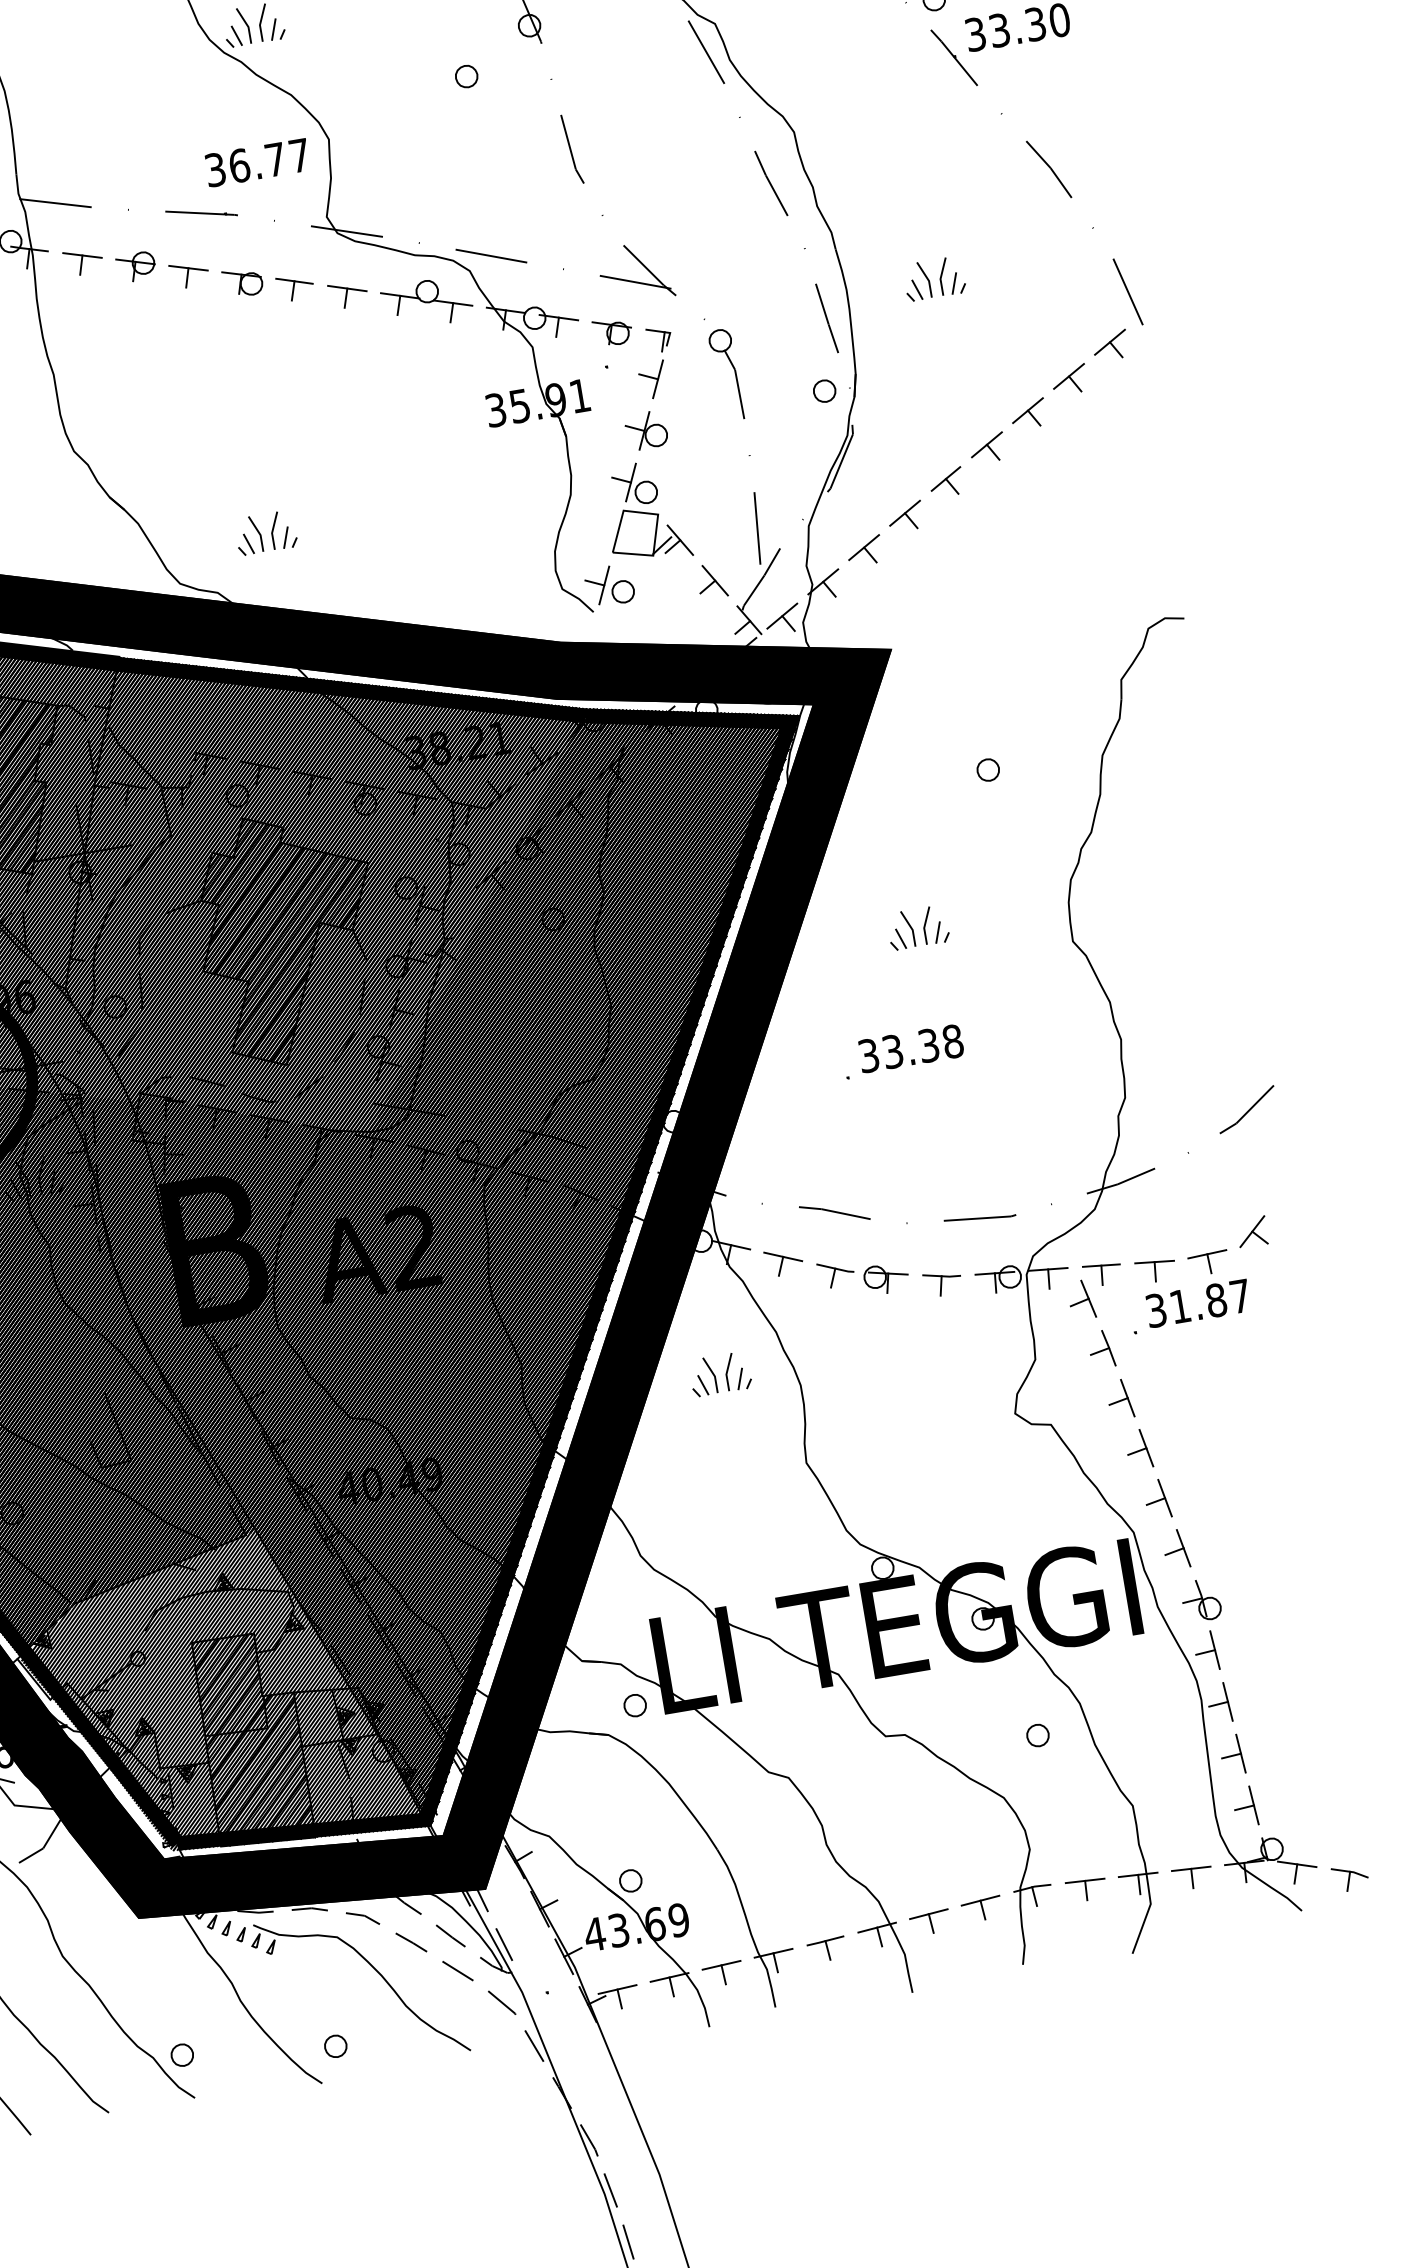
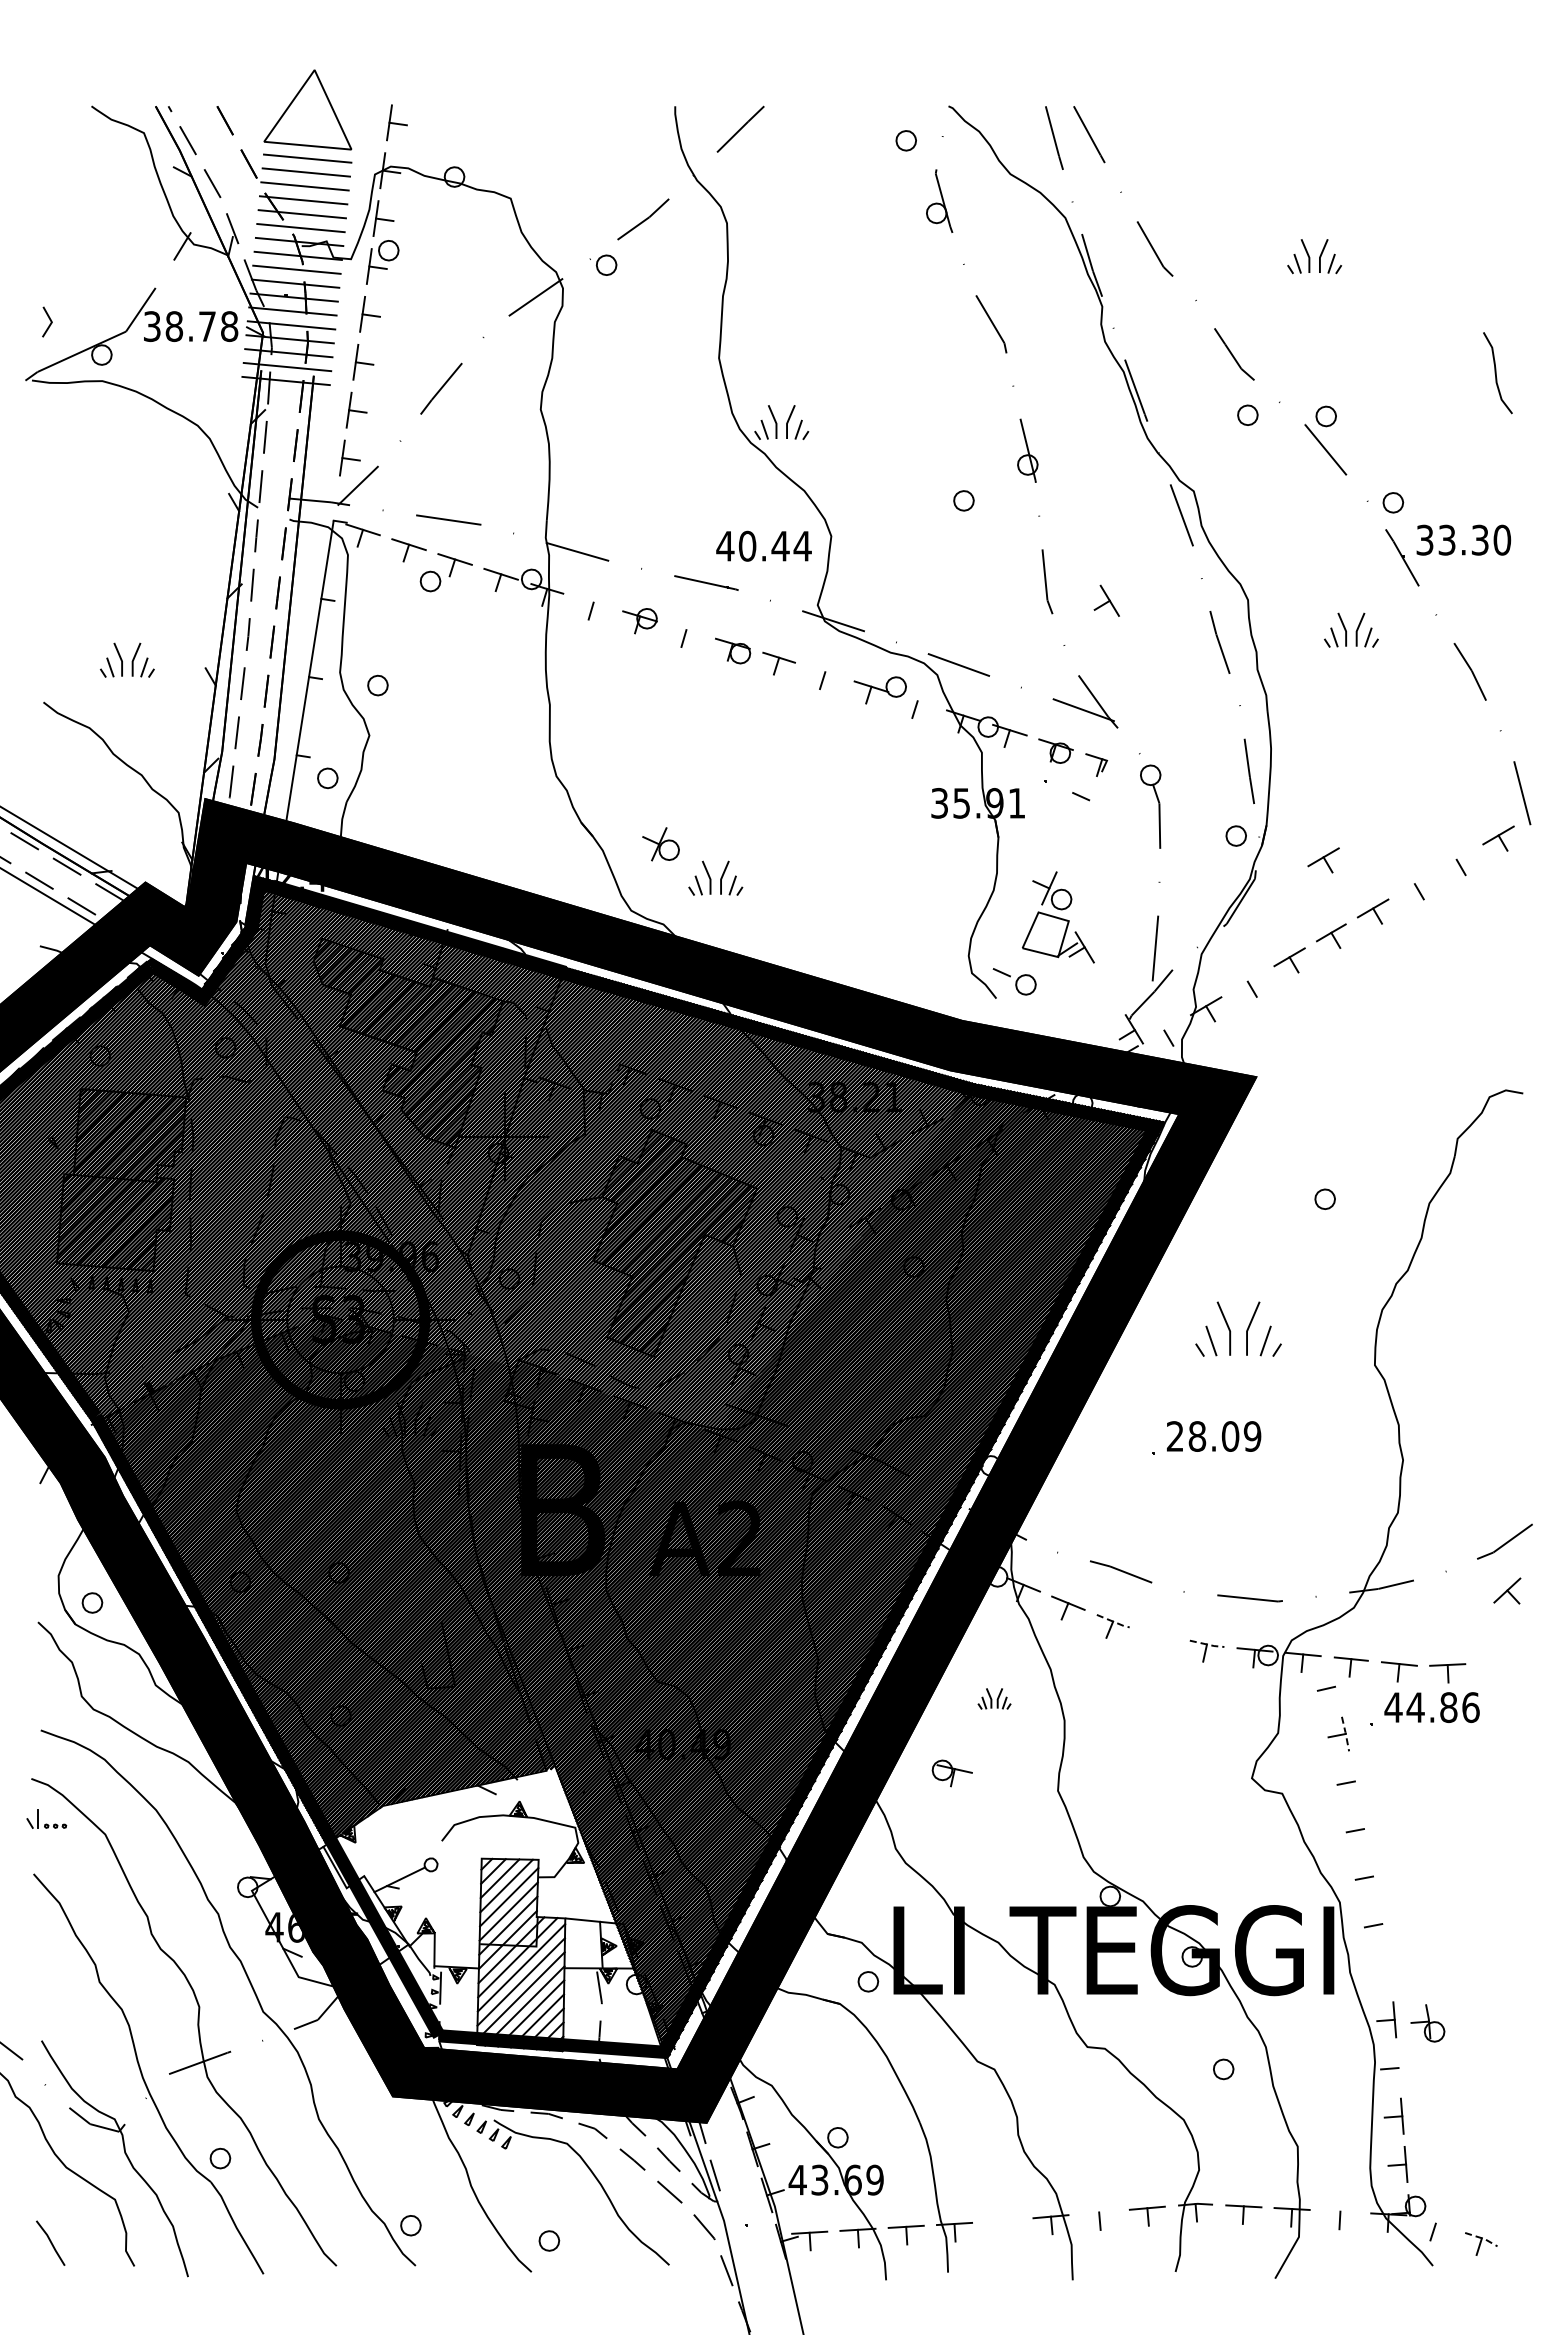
text: (256, 162) -> (763, 545), 36.77 -> 40.44
line: (82, 255) -> (593, 602), removed
line: (188, 268) -> (686, 630), removed
part: (934, 277) -> (1351, 629), moved
line: (347, 287) -> (825, 671), removed
line: (452, 302) -> (917, 700), removed
line: (1068, 376) -> (1456, 859), removed
line: (657, 379) -> (1088, 800), removed
part: (924, 401) -> (1323, 860), added
line: (1027, 411) -> (1414, 884), removed
part: (645, 430) -> (660, 844), moved
line: (863, 547) -> (1247, 981), removed
part: (711, 580) -> (1106, 600), moved
line: (603, 585) -> (1009, 976), removed
line: (782, 615) -> (1164, 1030), removed
part: (917, 927) -> (1238, 1329), size x1.6
text: (910, 1048) -> (1213, 1436), 33.38 -> 28.09
part: (1252, 1231) -> (1507, 1590), moved
line: (836, 1269) -> (1114, 1622), solid -> dashed
line: (943, 1276) -> (1208, 1644), solid -> dashed
part: (885, 1279) -> (951, 1773), moved
line: (1088, 1298) -> (1334, 1686), removed
text: (1197, 1303) -> (1431, 1707), 31.87 -> 44.86
line: (1108, 1347) -> (1345, 1733), solid -> dashed
part: (720, 1374) -> (994, 1698), size x0.6
line: (1127, 1398) -> (1354, 1781), removed
line: (1145, 1447) -> (1363, 1828), removed
line: (1164, 1498) -> (1372, 1876), removed
line: (1182, 1547) -> (1381, 1923), removed
part: (1200, 1600) -> (1427, 2023), moved
hatch: (218, 1699) -> (496, 1913), removed
line: (1227, 1701) -> (1398, 2067), removed
line: (1296, 1864) -> (1435, 2223), removed
line: (1191, 1868) -> (1340, 2211), removed
line: (1351, 1871) -> (1483, 2238), solid -> dashed
line: (928, 1914) -> (1098, 2212), removed
part: (826, 1949) -> (1002, 2228), removed

